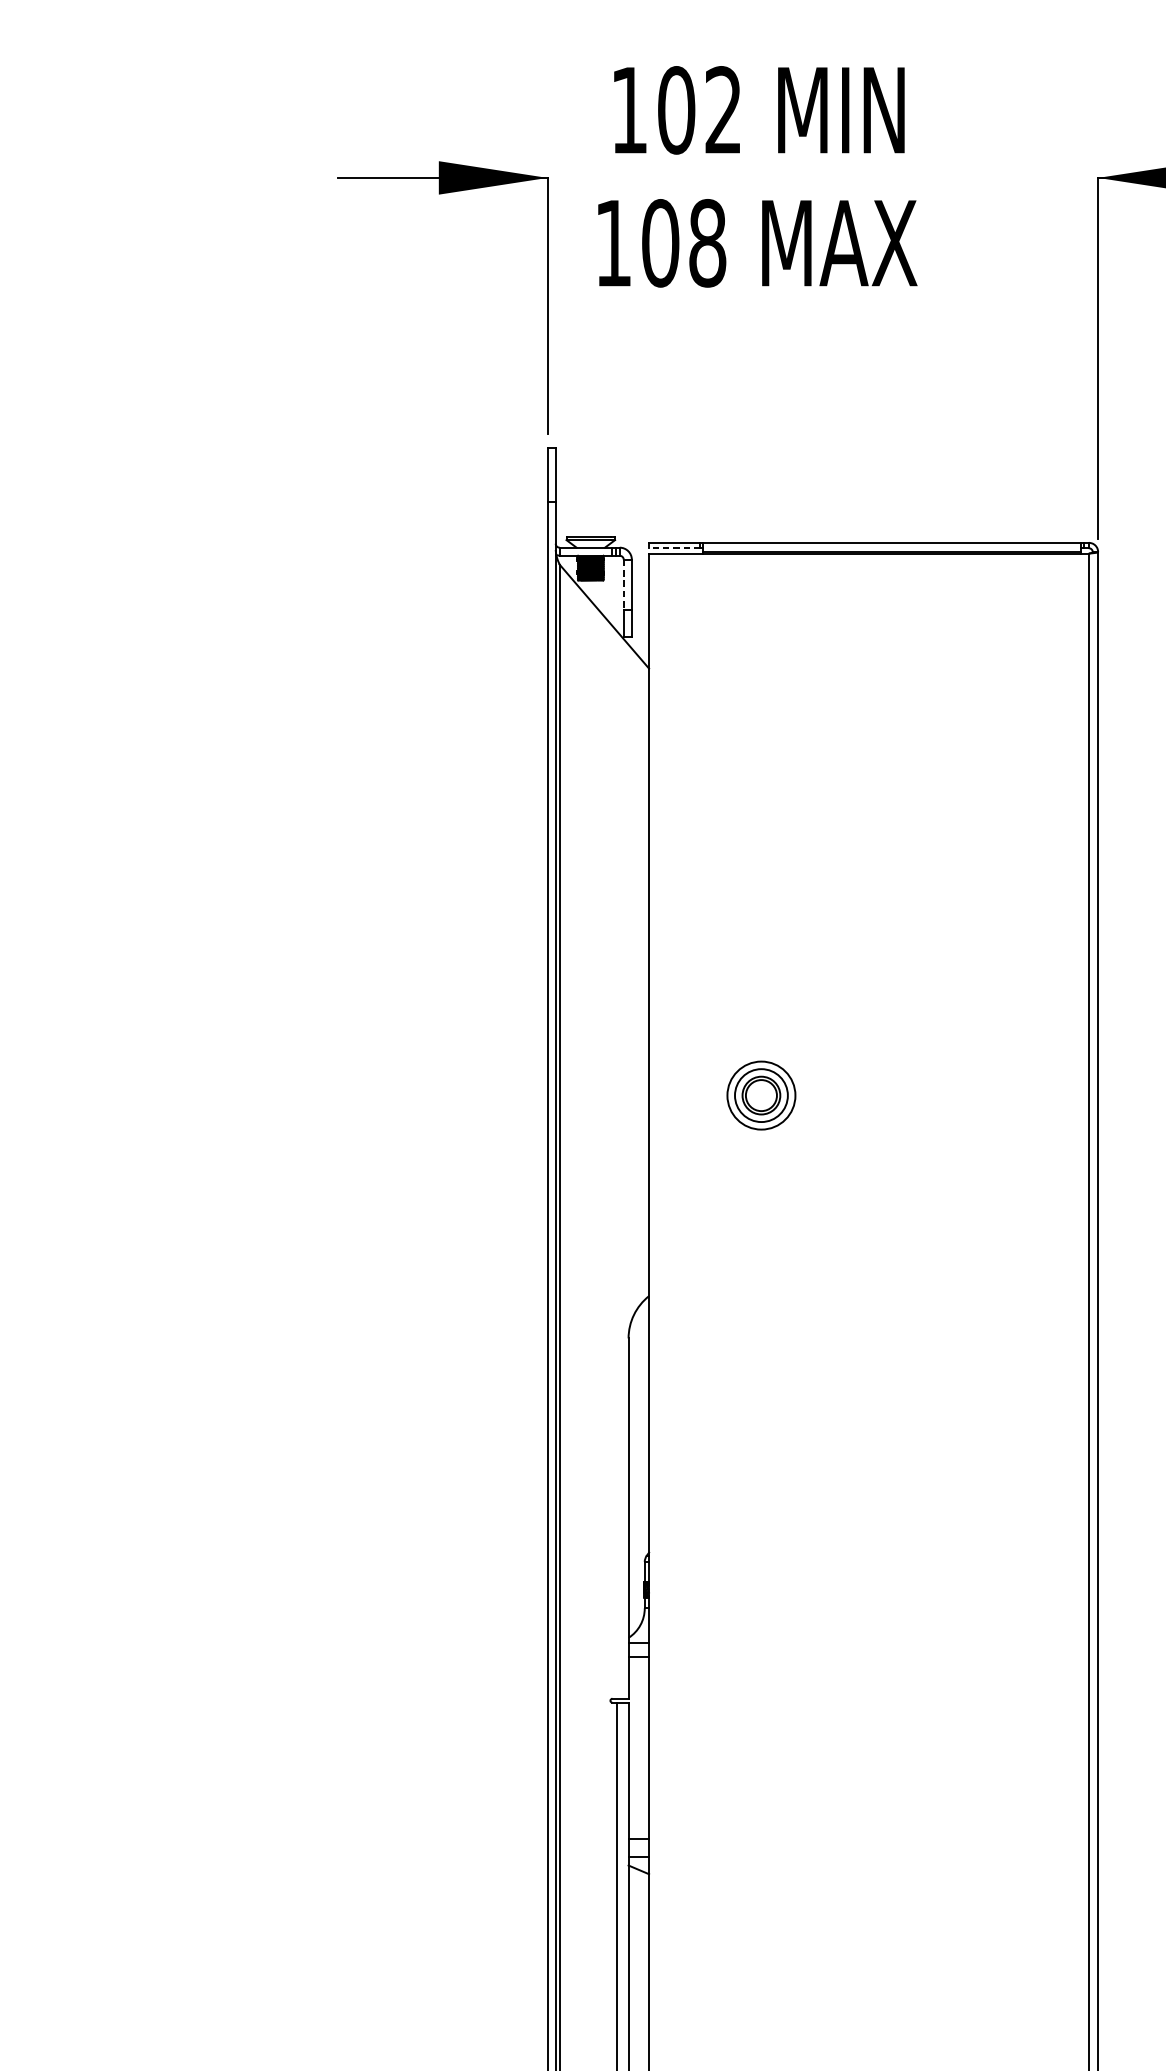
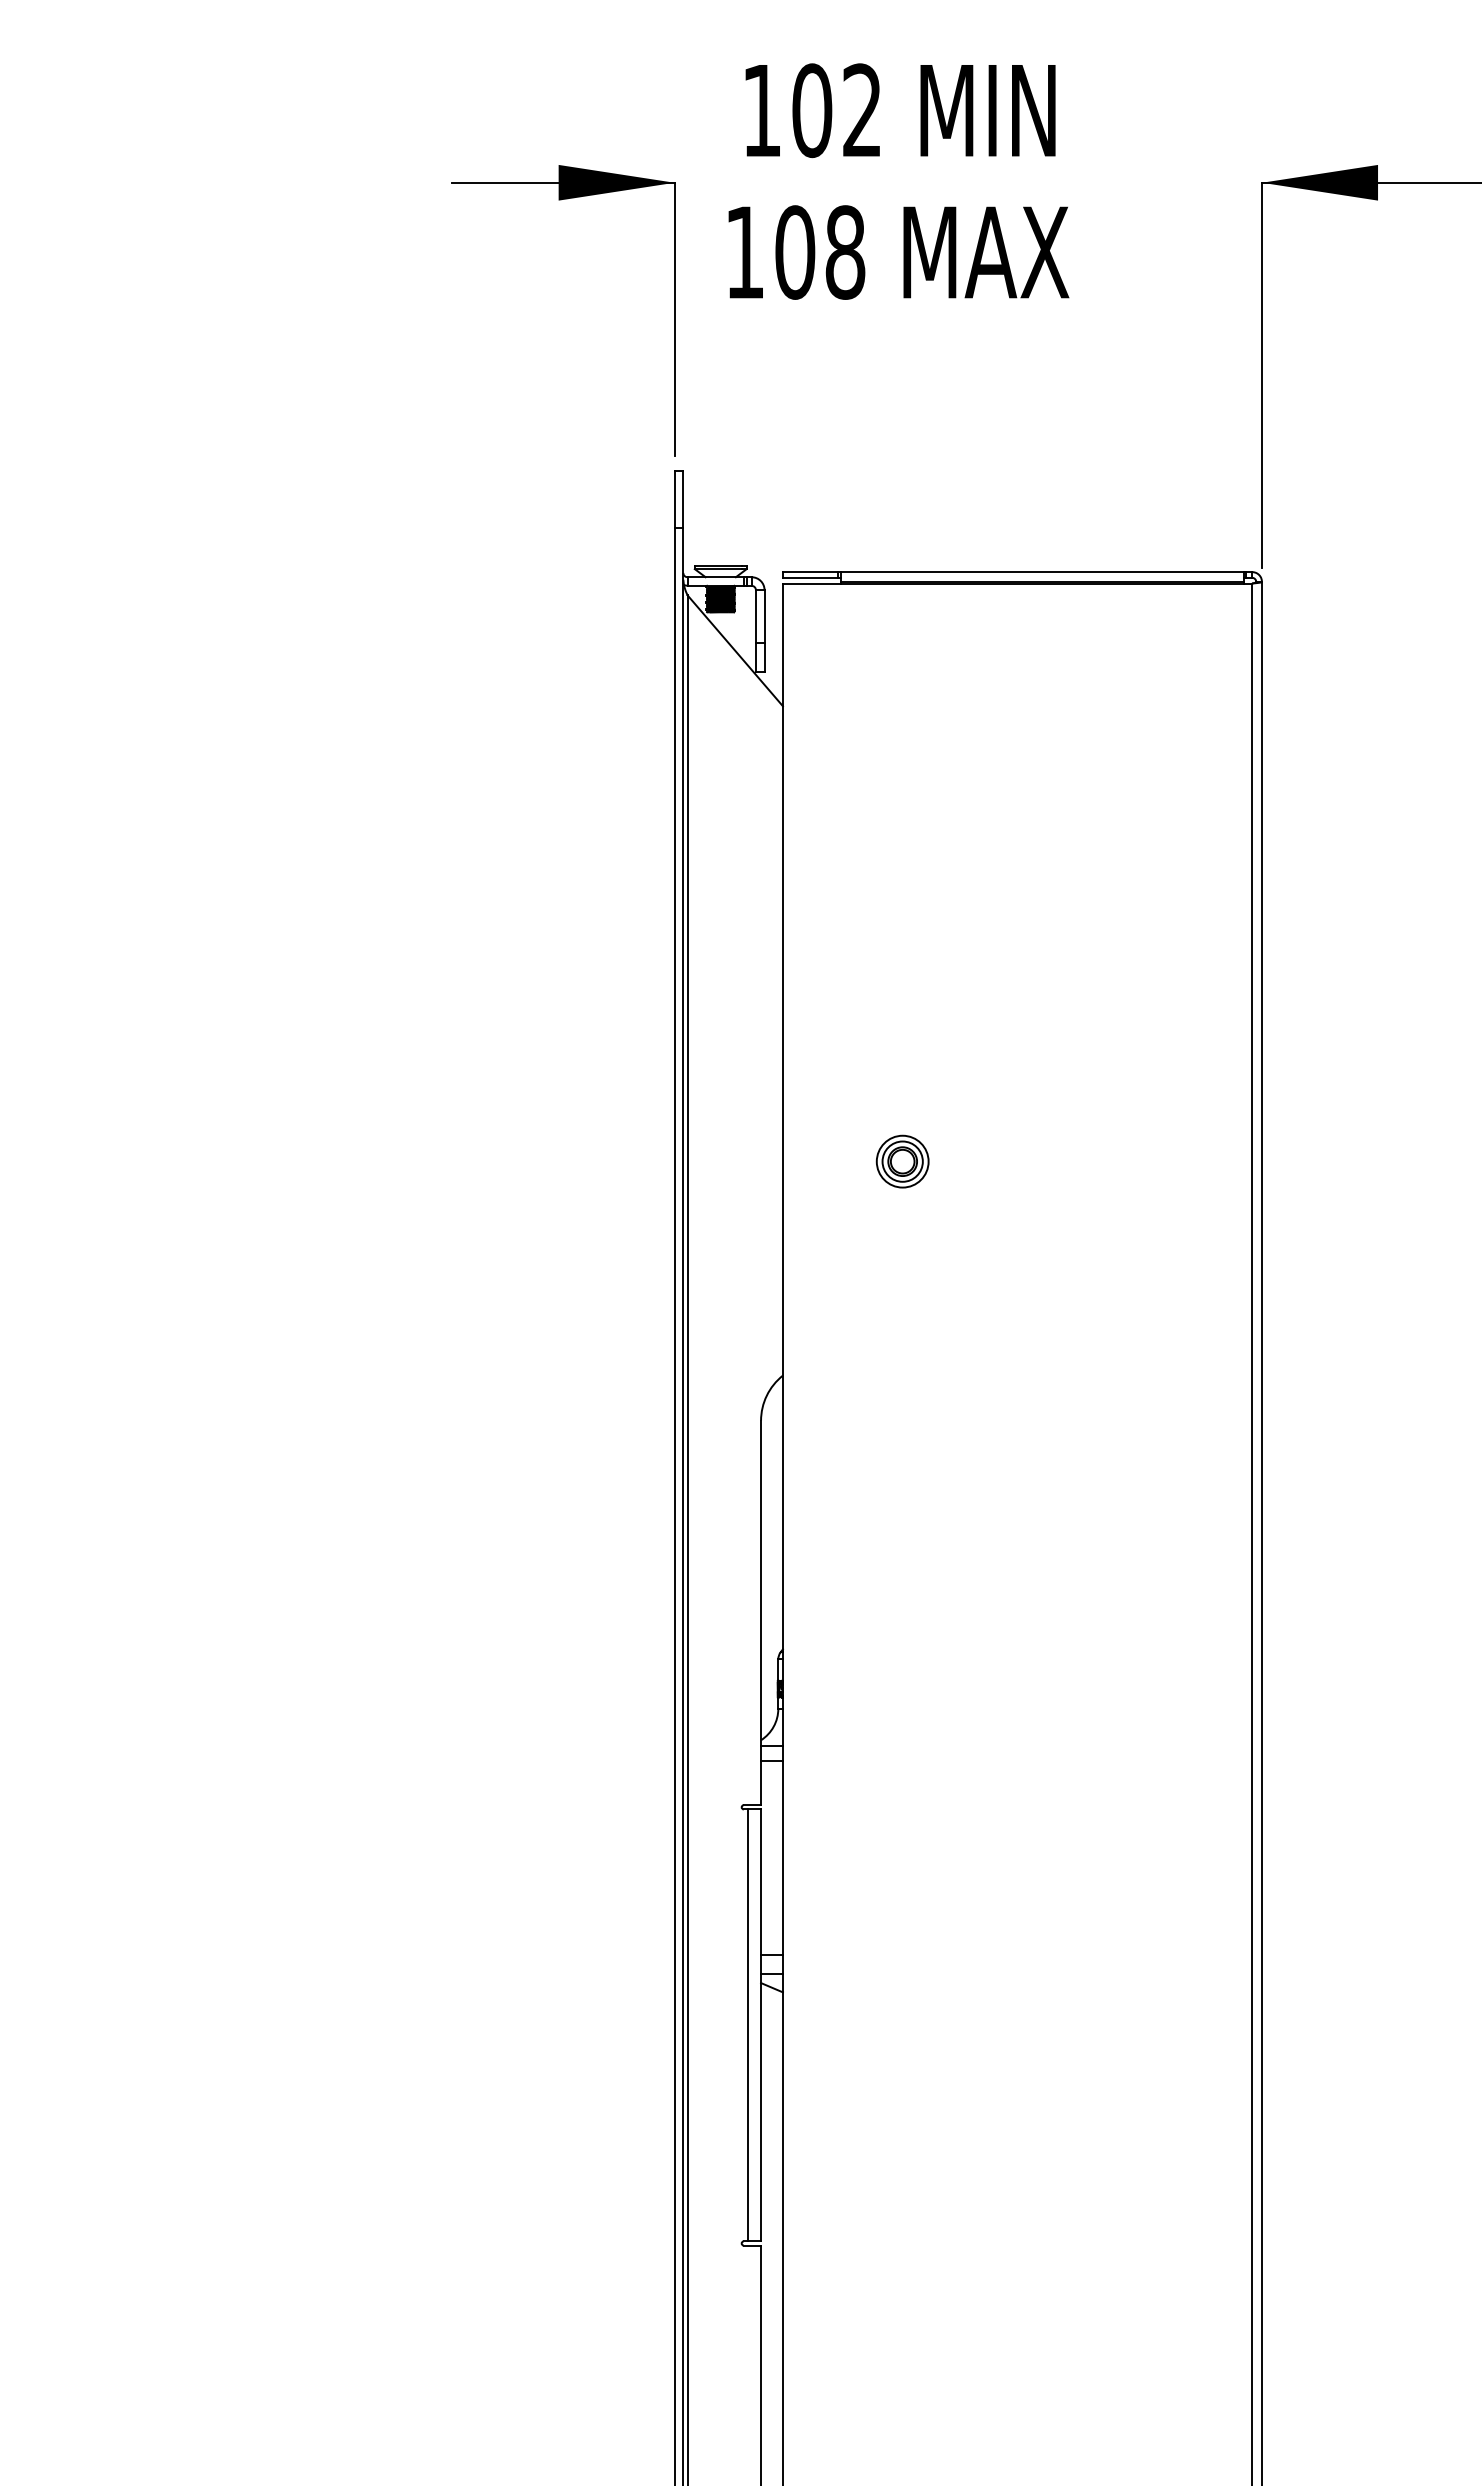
line: (673, 547) -> (809, 577), dashed -> solid
line: (623, 584) -> (755, 616), dashed -> solid
part: (761, 1095) -> (902, 1161), size x0.71

